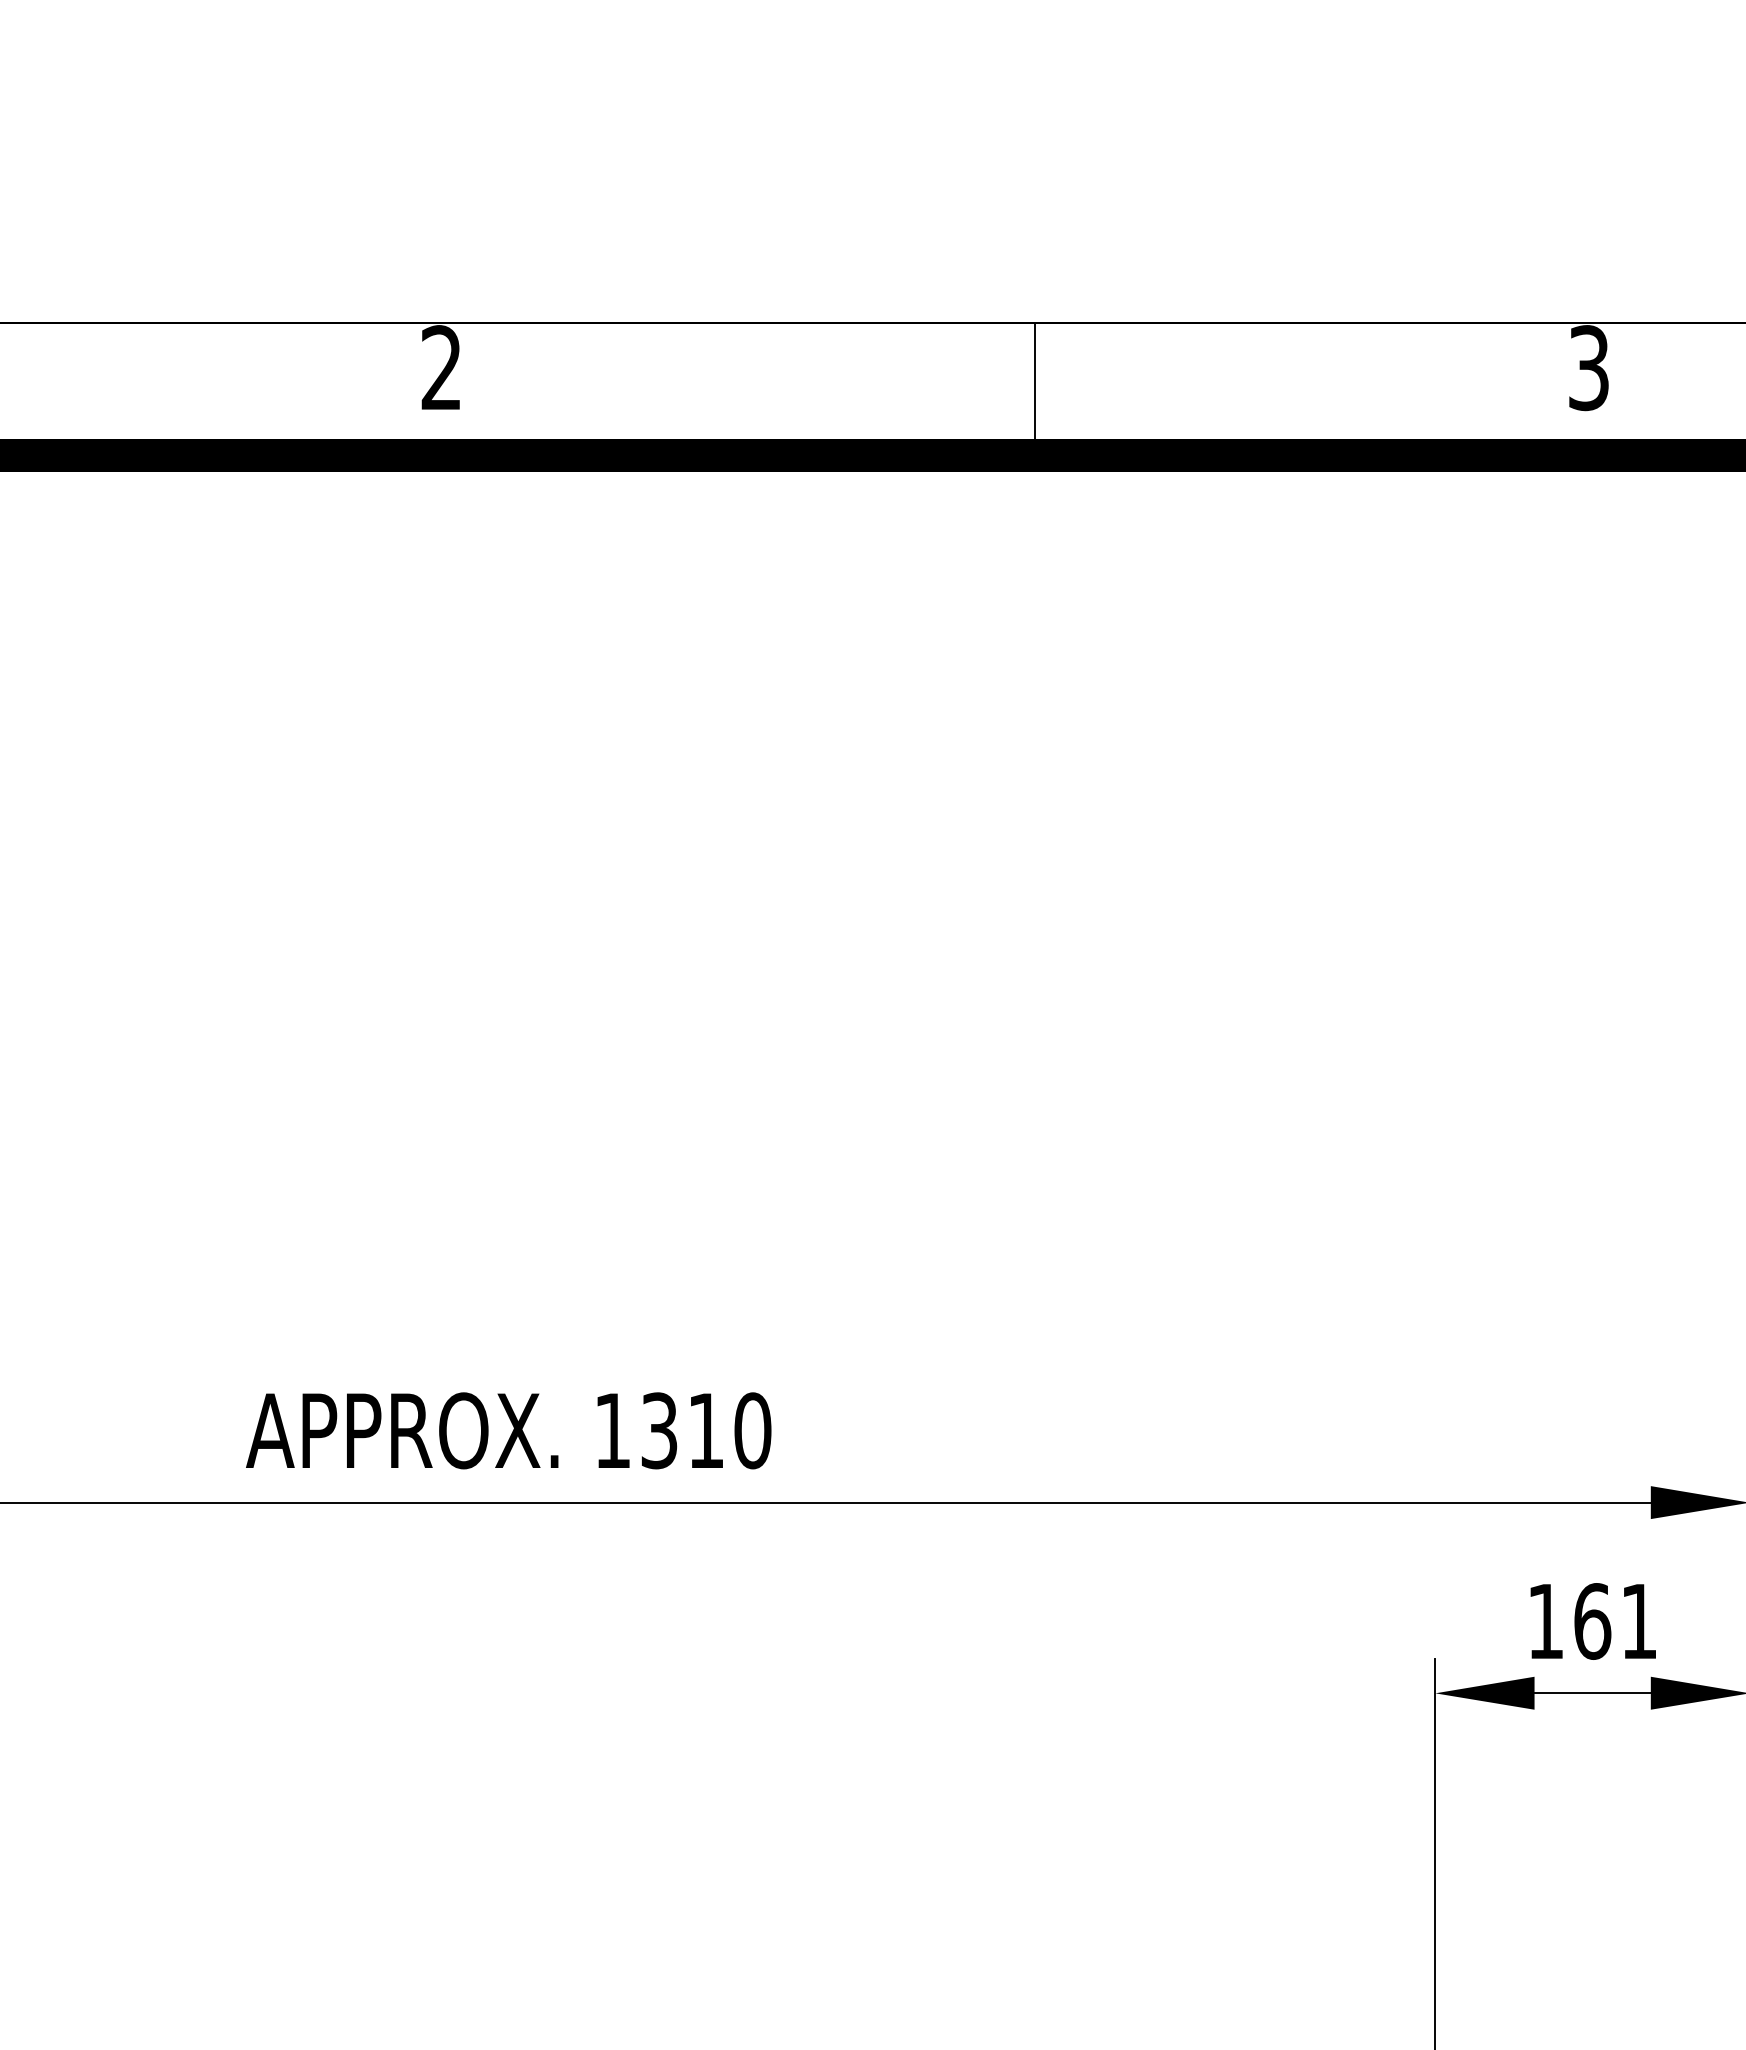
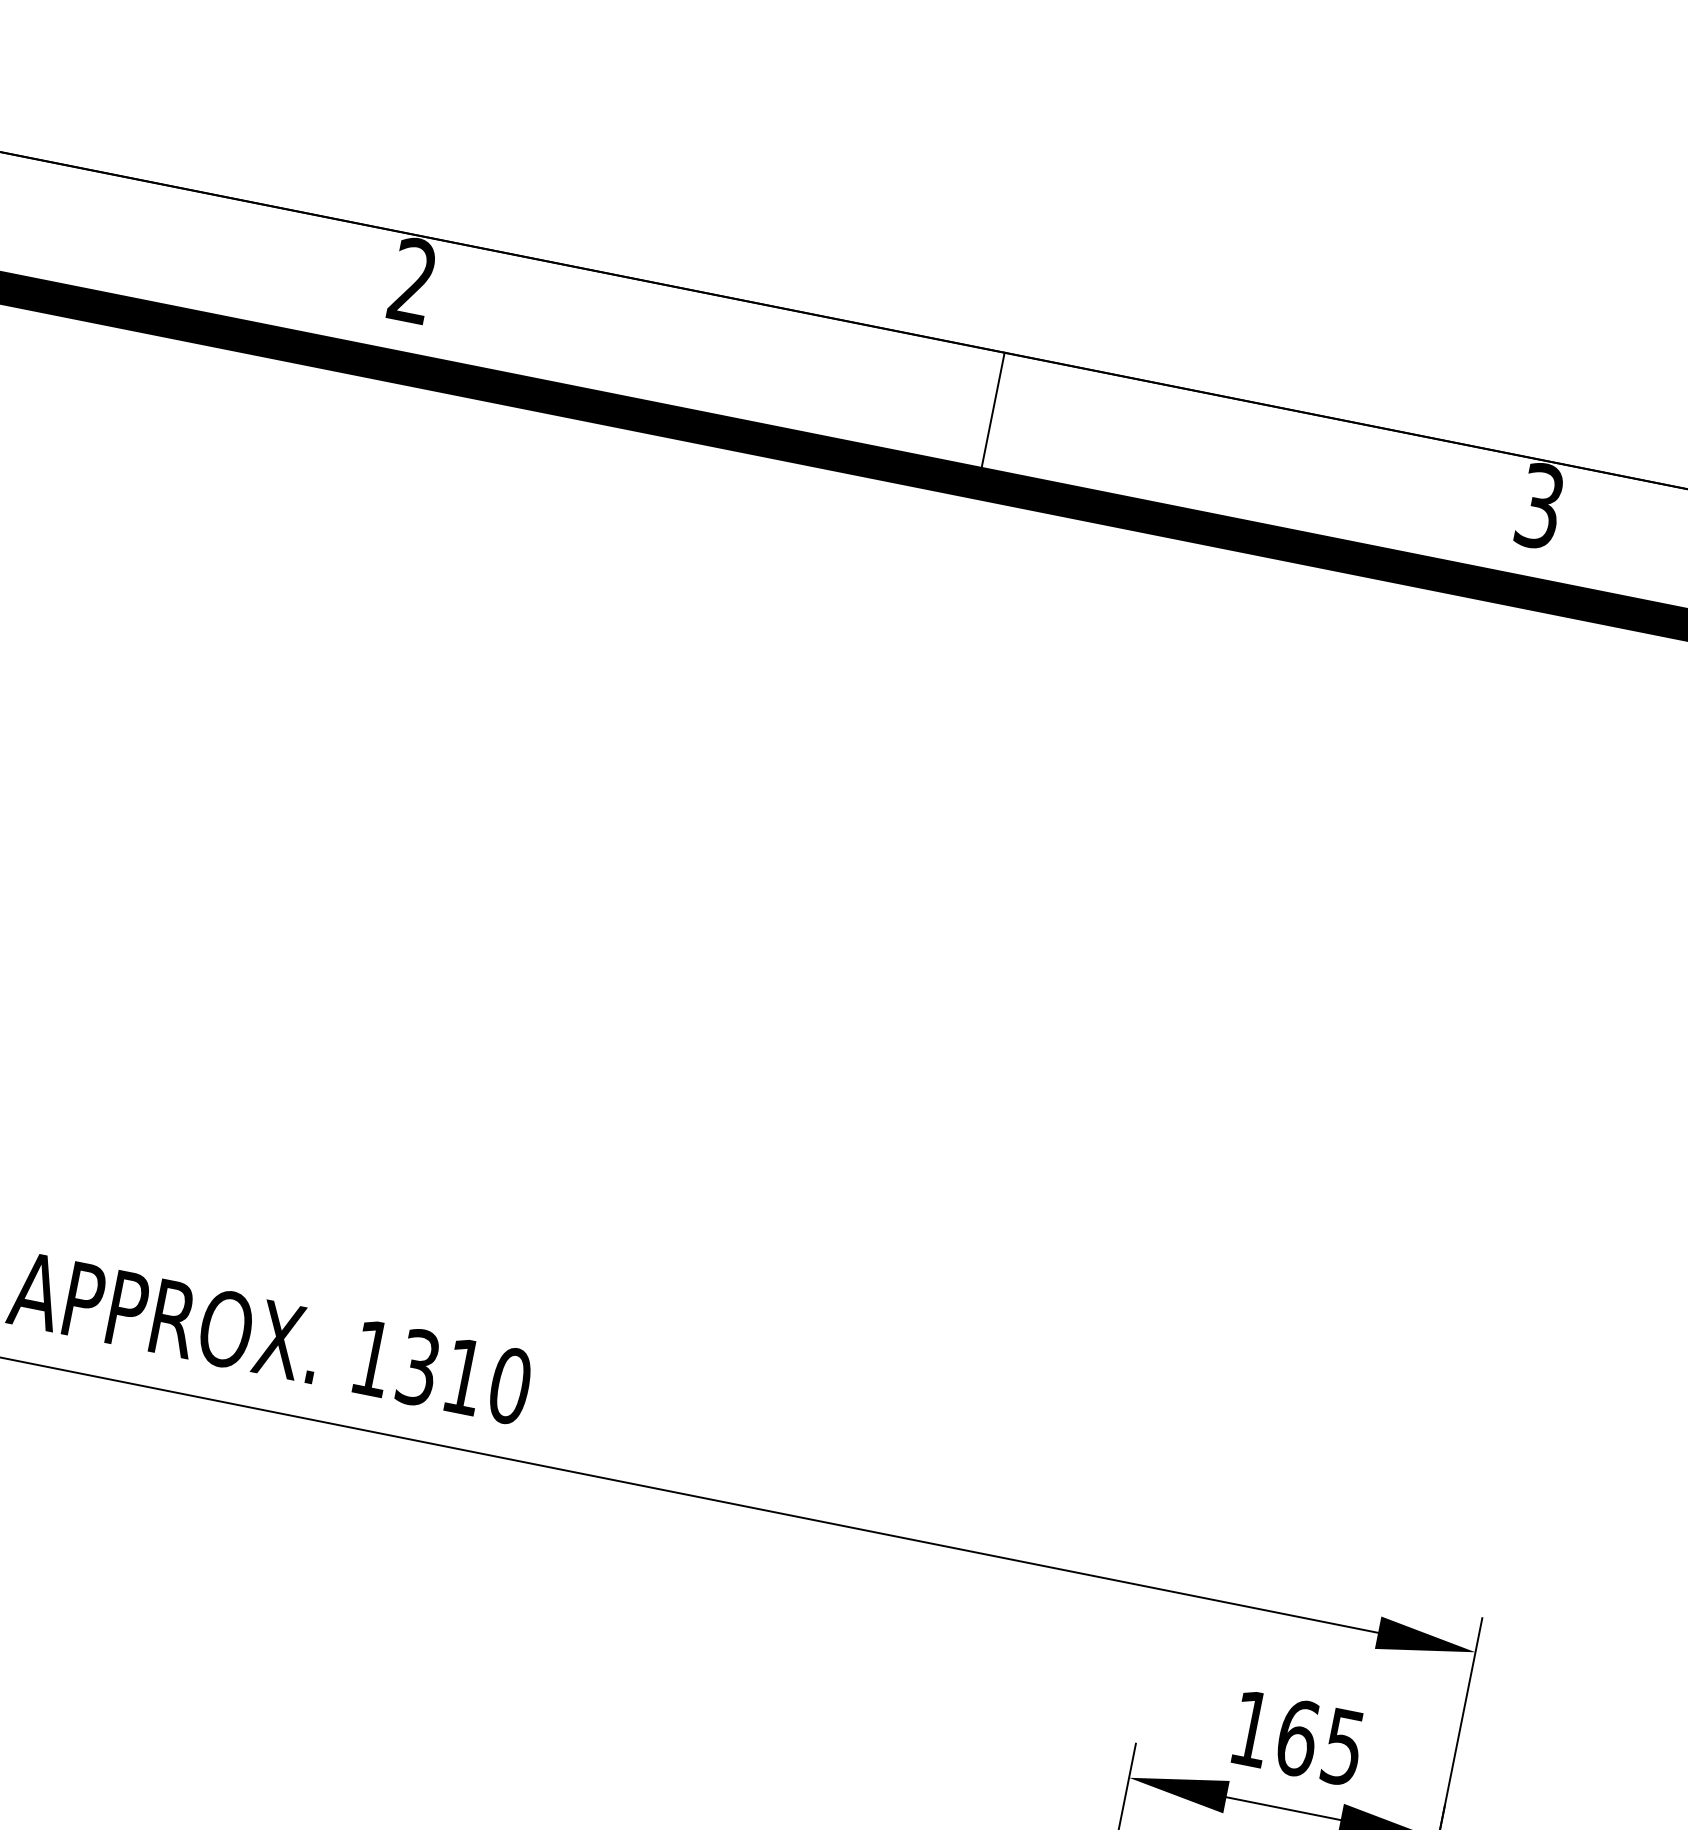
text: (1638, 1621) -> (1342, 1747), 161 -> 165

